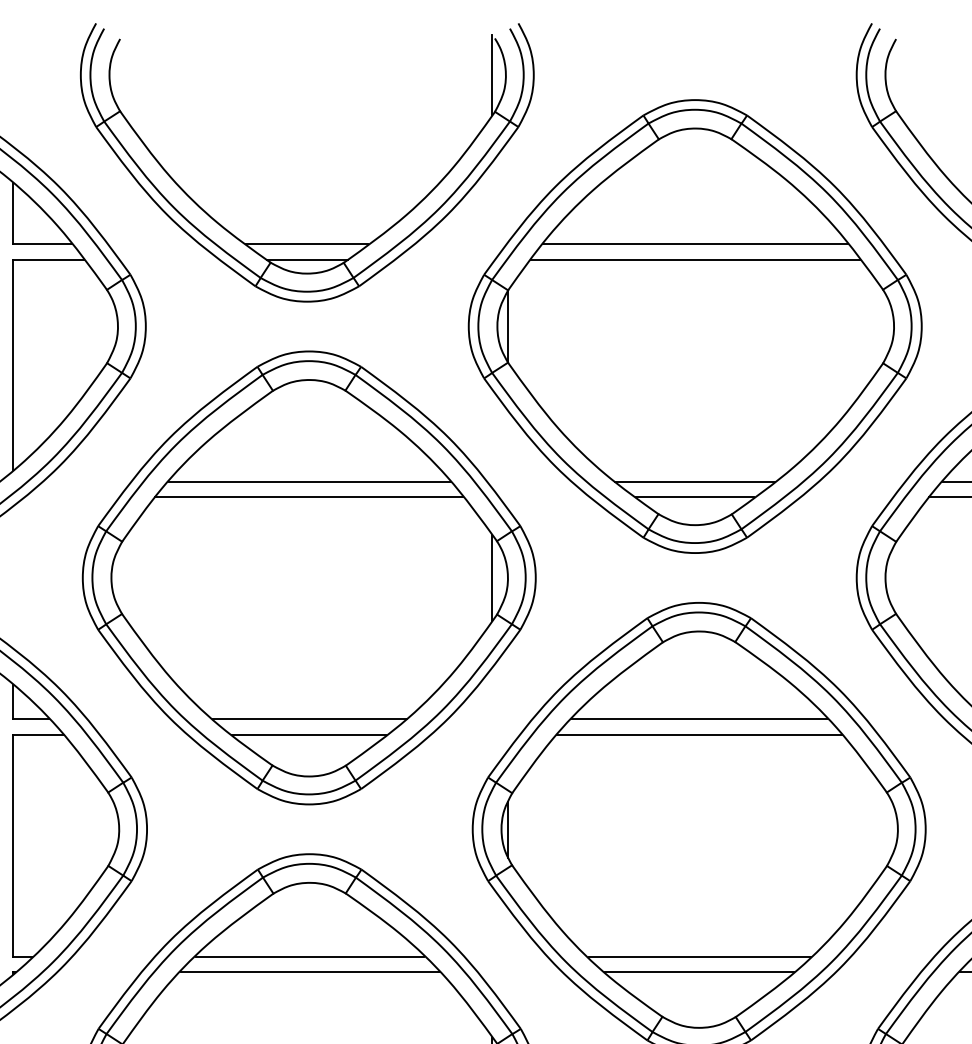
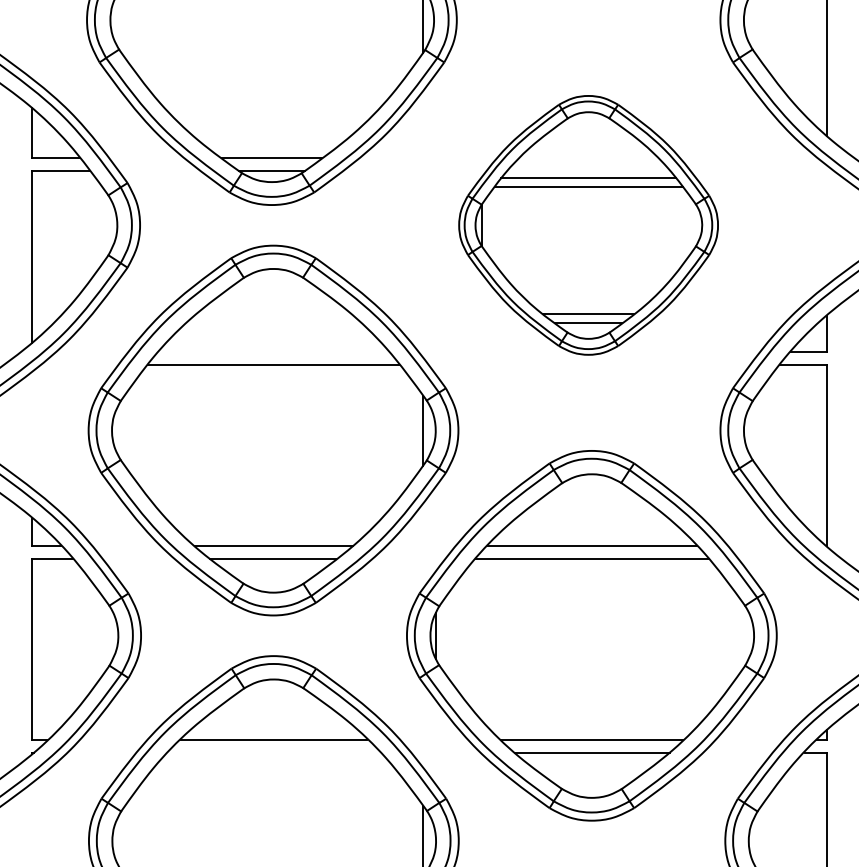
part: (695, 326) -> (588, 225), size x0.7
line: (309, 481) -> (273, 351), removed
line: (310, 972) -> (274, 752), removed

